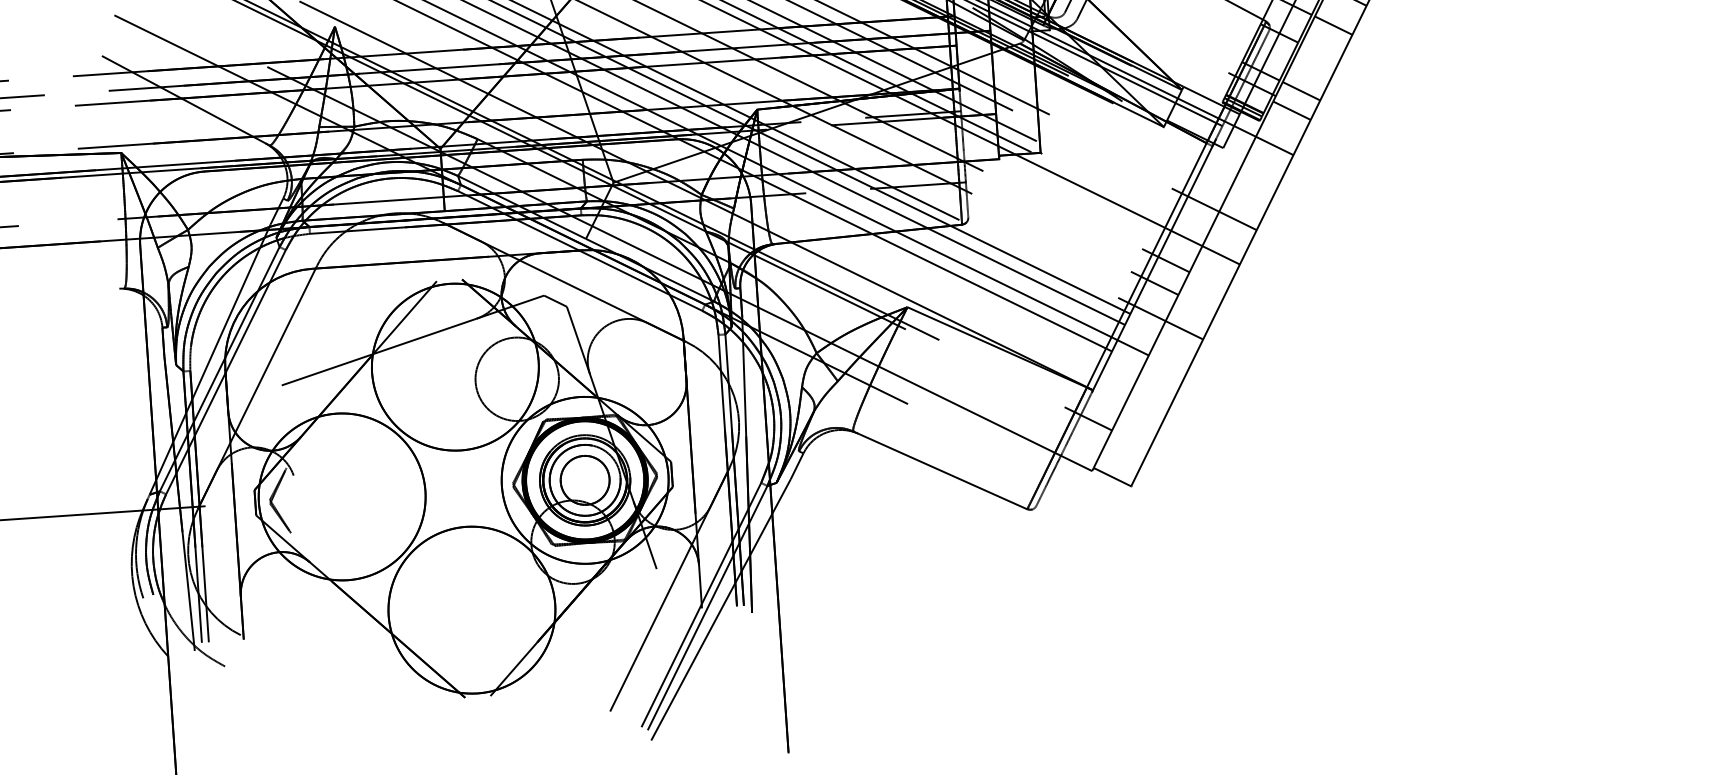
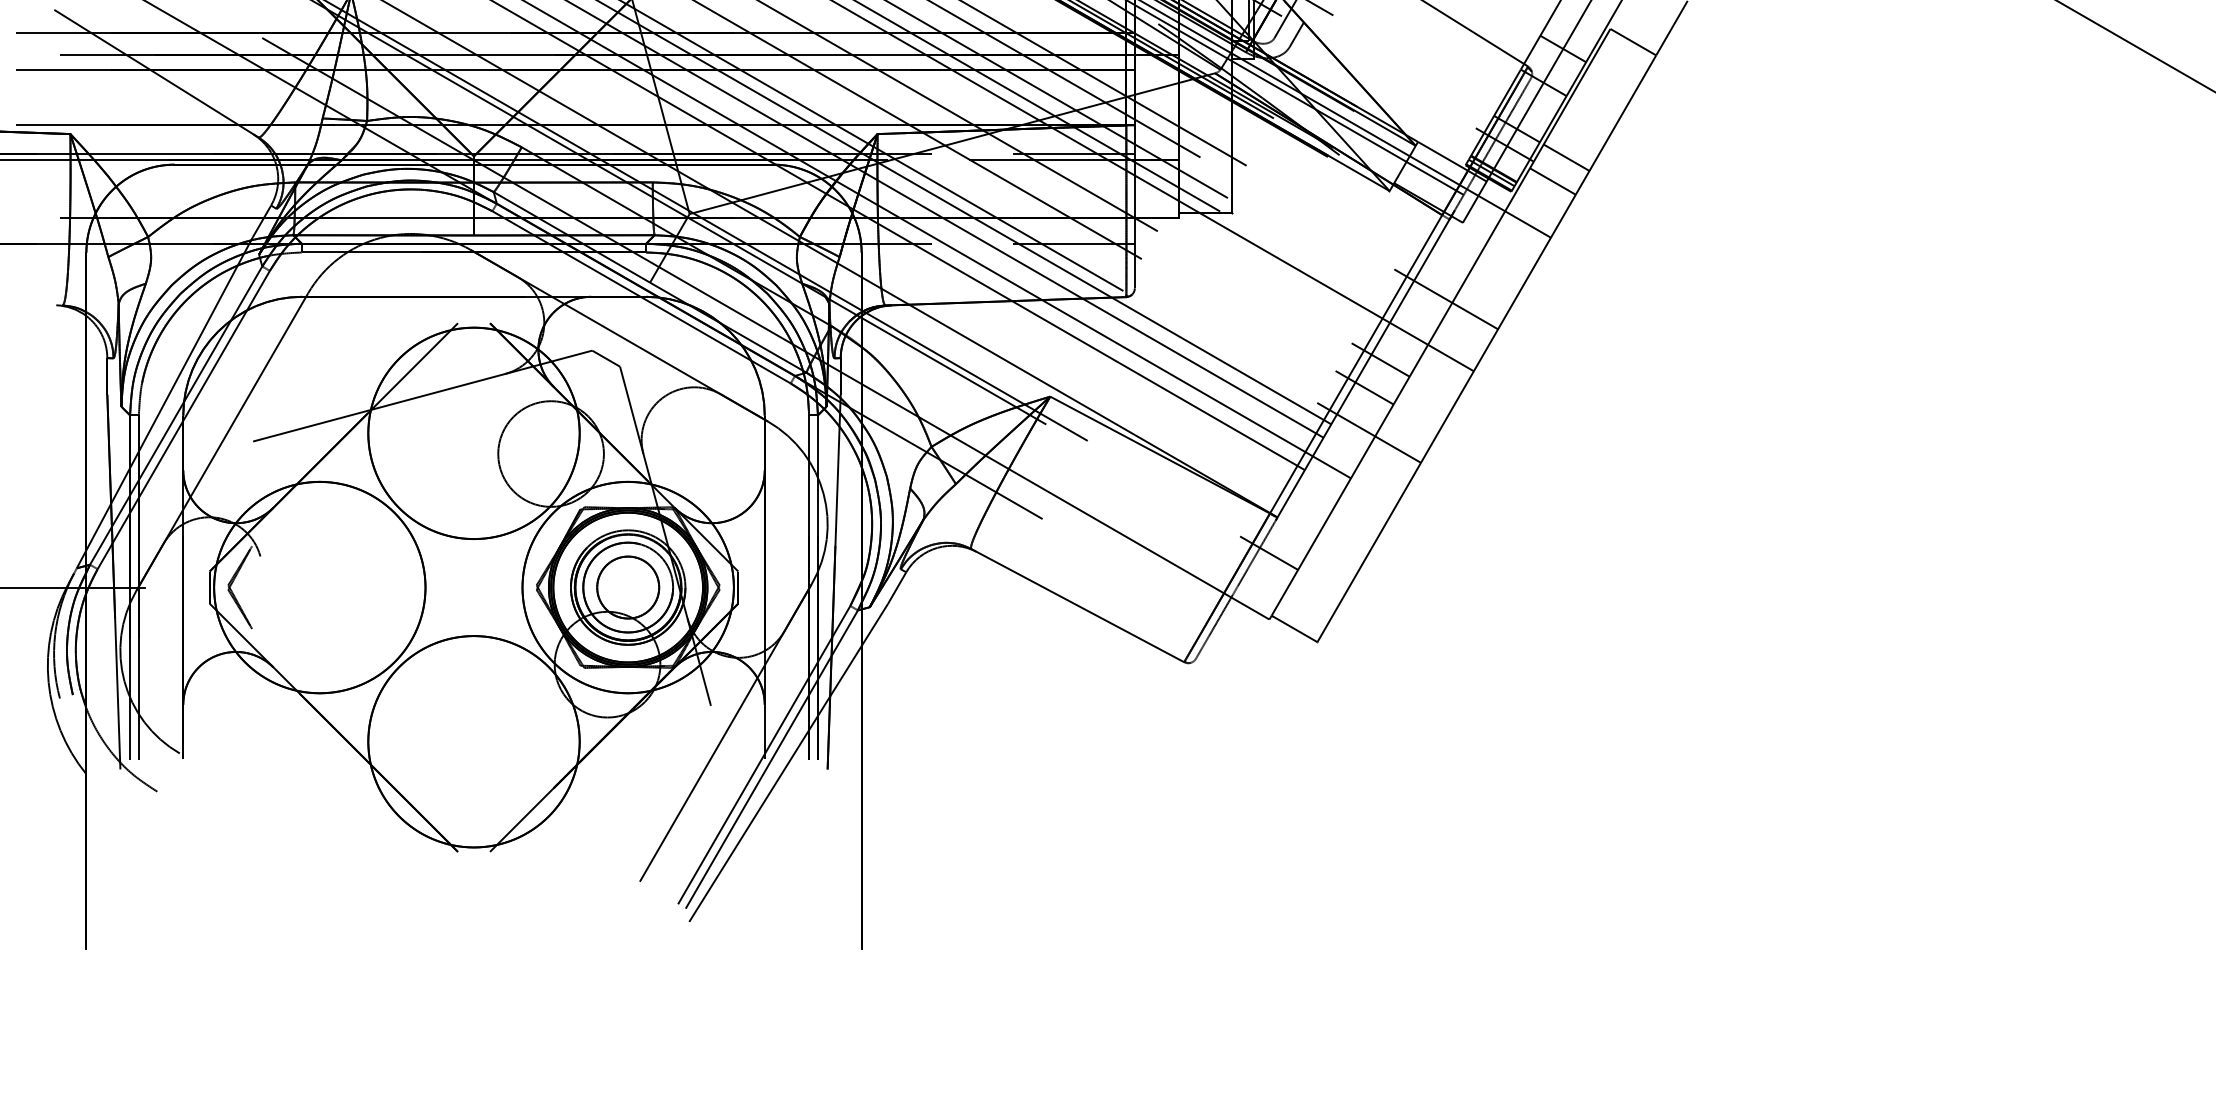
line: (1333, 25) -> (1612, 77), removed

